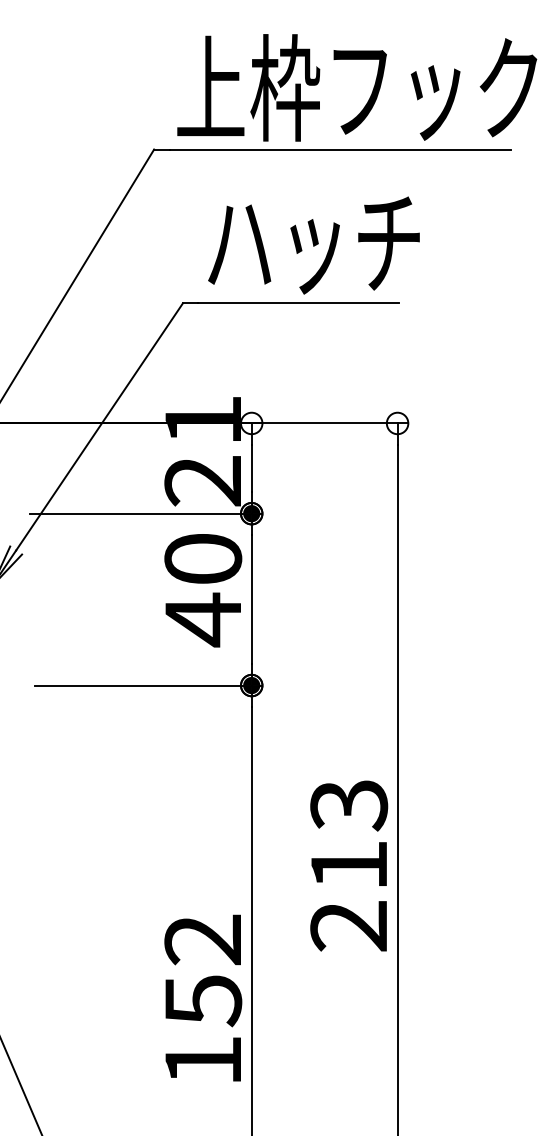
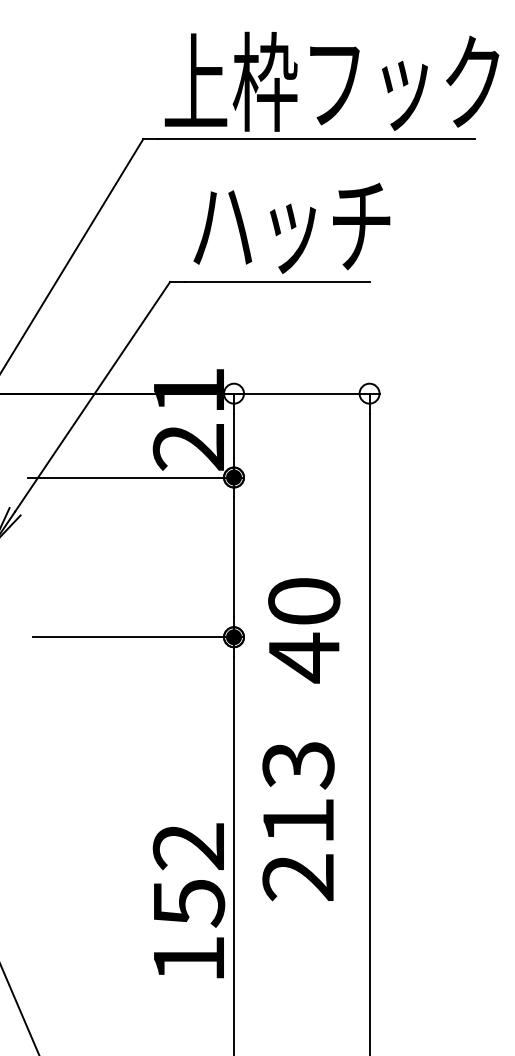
text: (203, 590) -> (304, 630), moved
text: (349, 865) -> (298, 821), moved
text: (203, 997) -> (189, 900), moved

